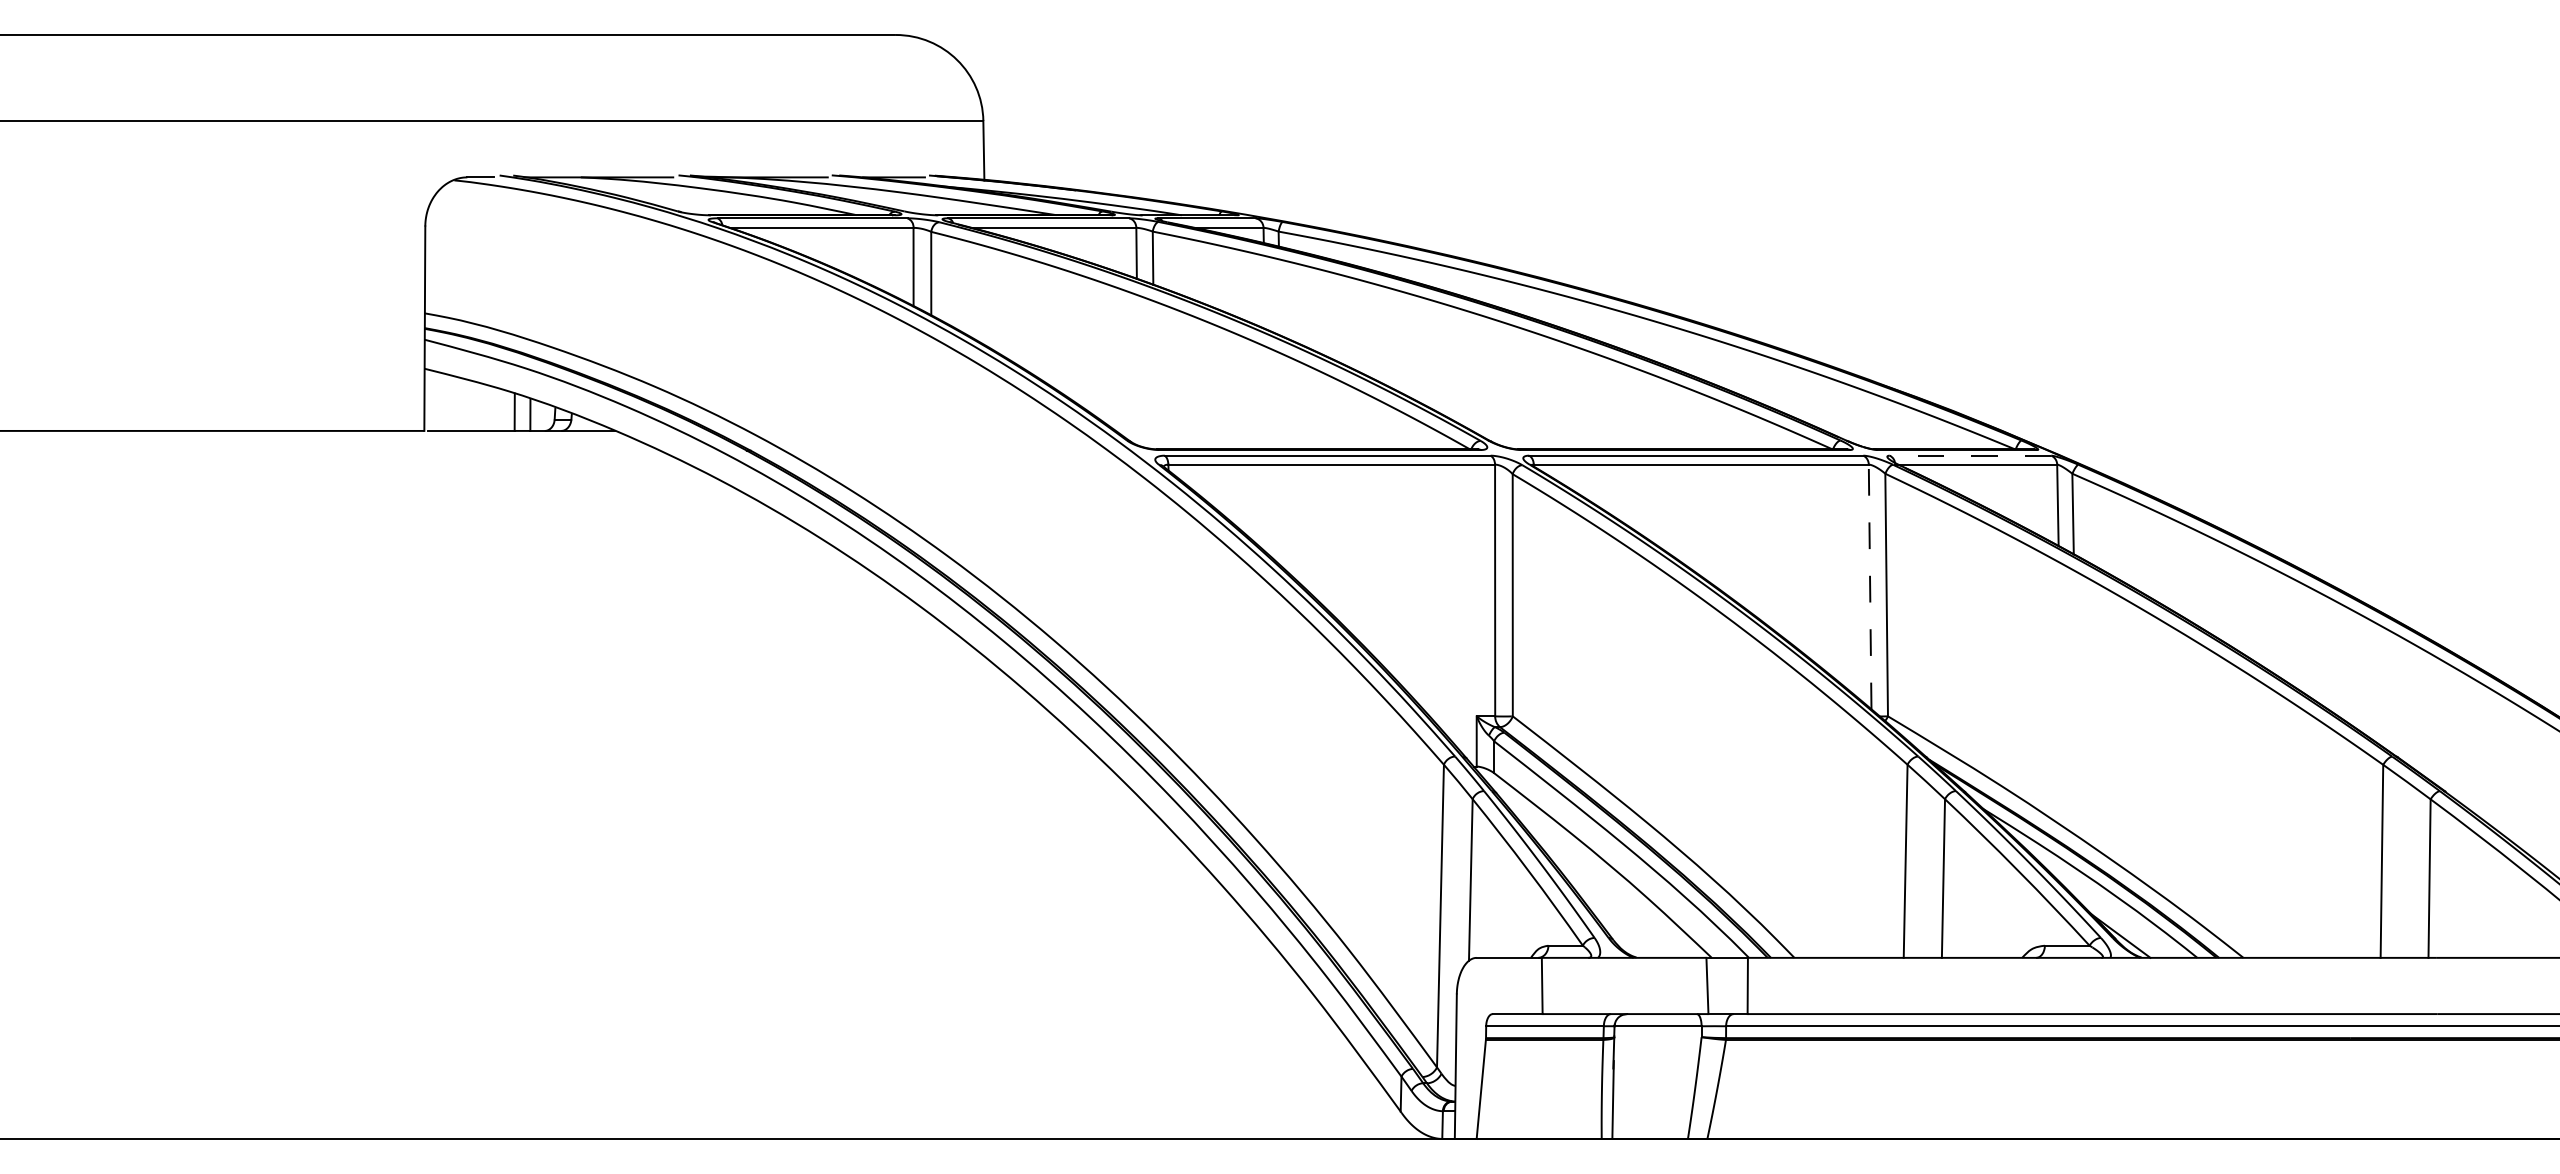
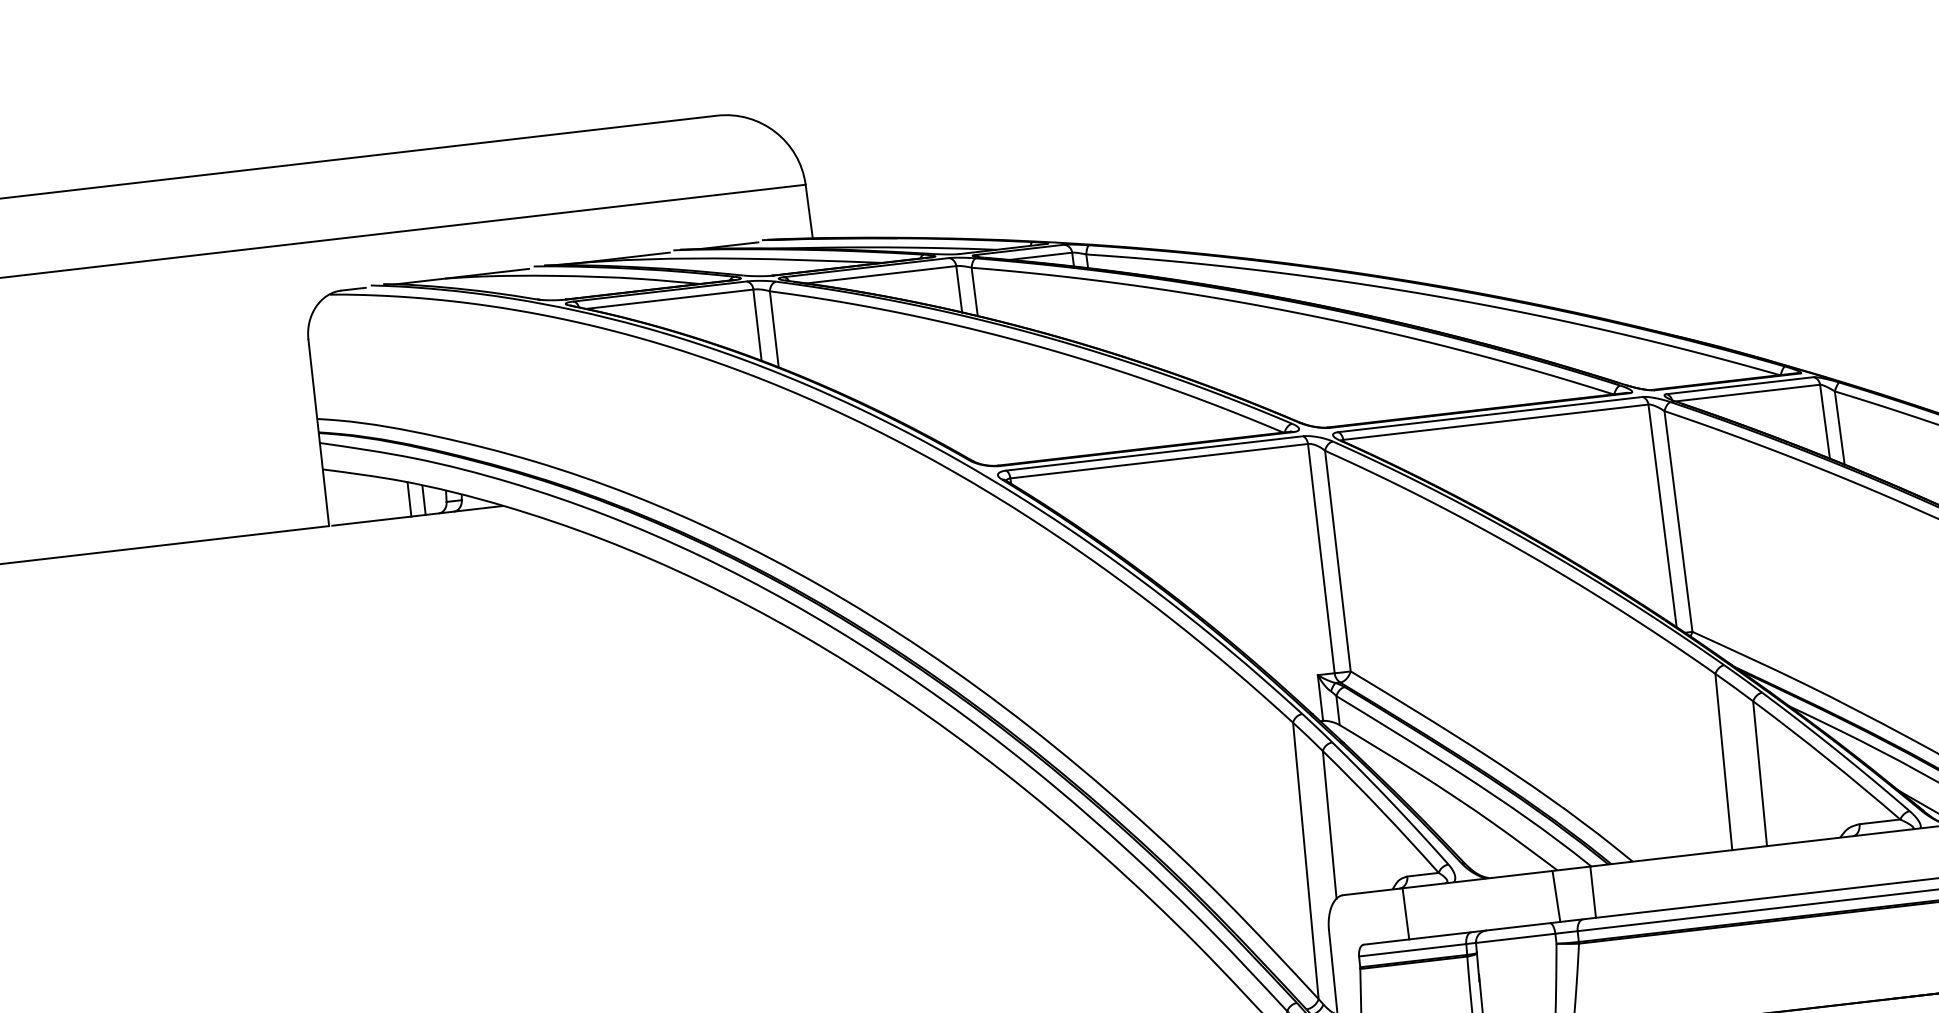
line: (1970, 455) -> (1740, 385), dashed -> solid
line: (1870, 586) -> (1662, 515), dashed -> solid

